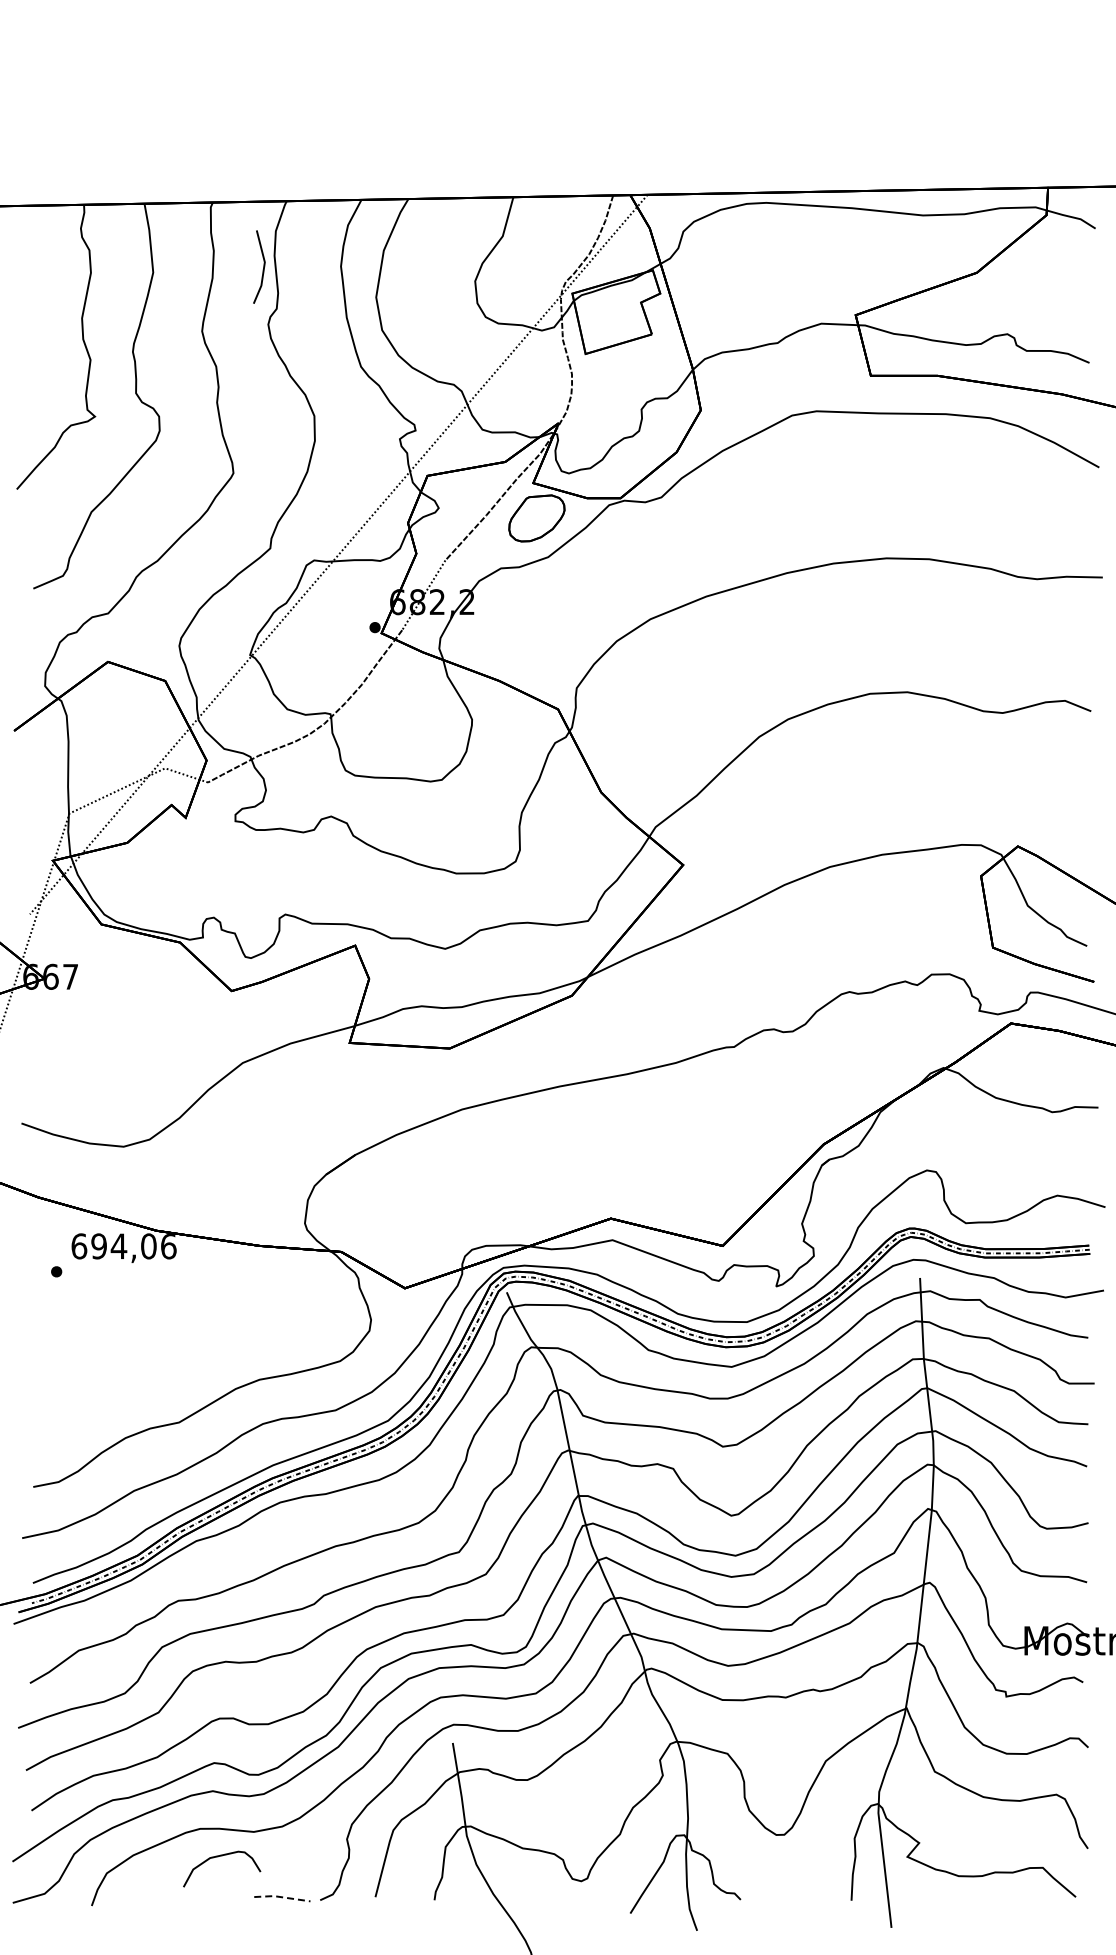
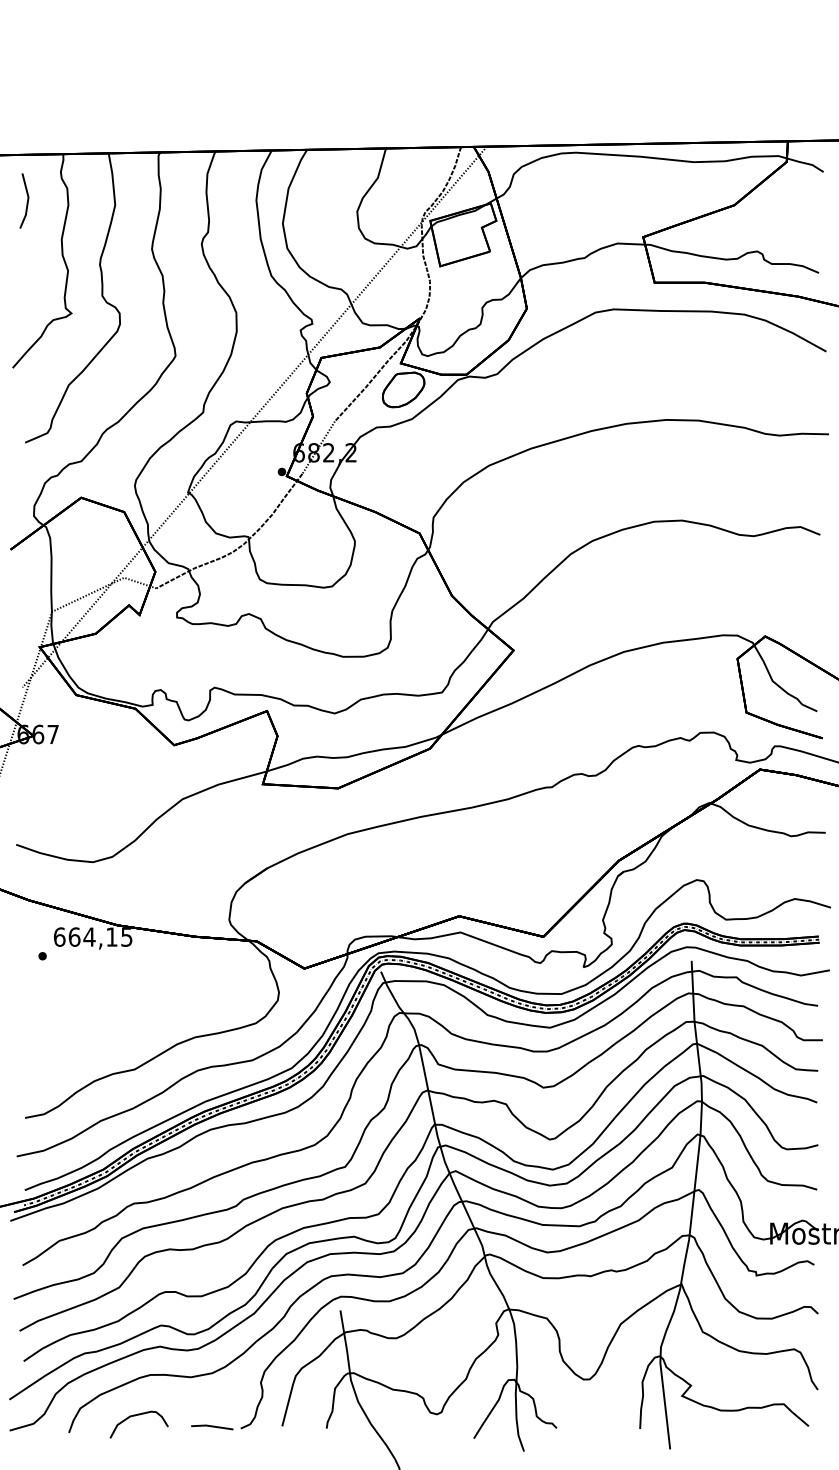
line: (263, 266) -> (27, 200), moved
text: (133, 1246) -> (100, 937), 694,06 -> 664,15
curve: (218, 1857) -> (136, 1416), moved
line: (281, 1897) -> (211, 1426), dashed -> solid

